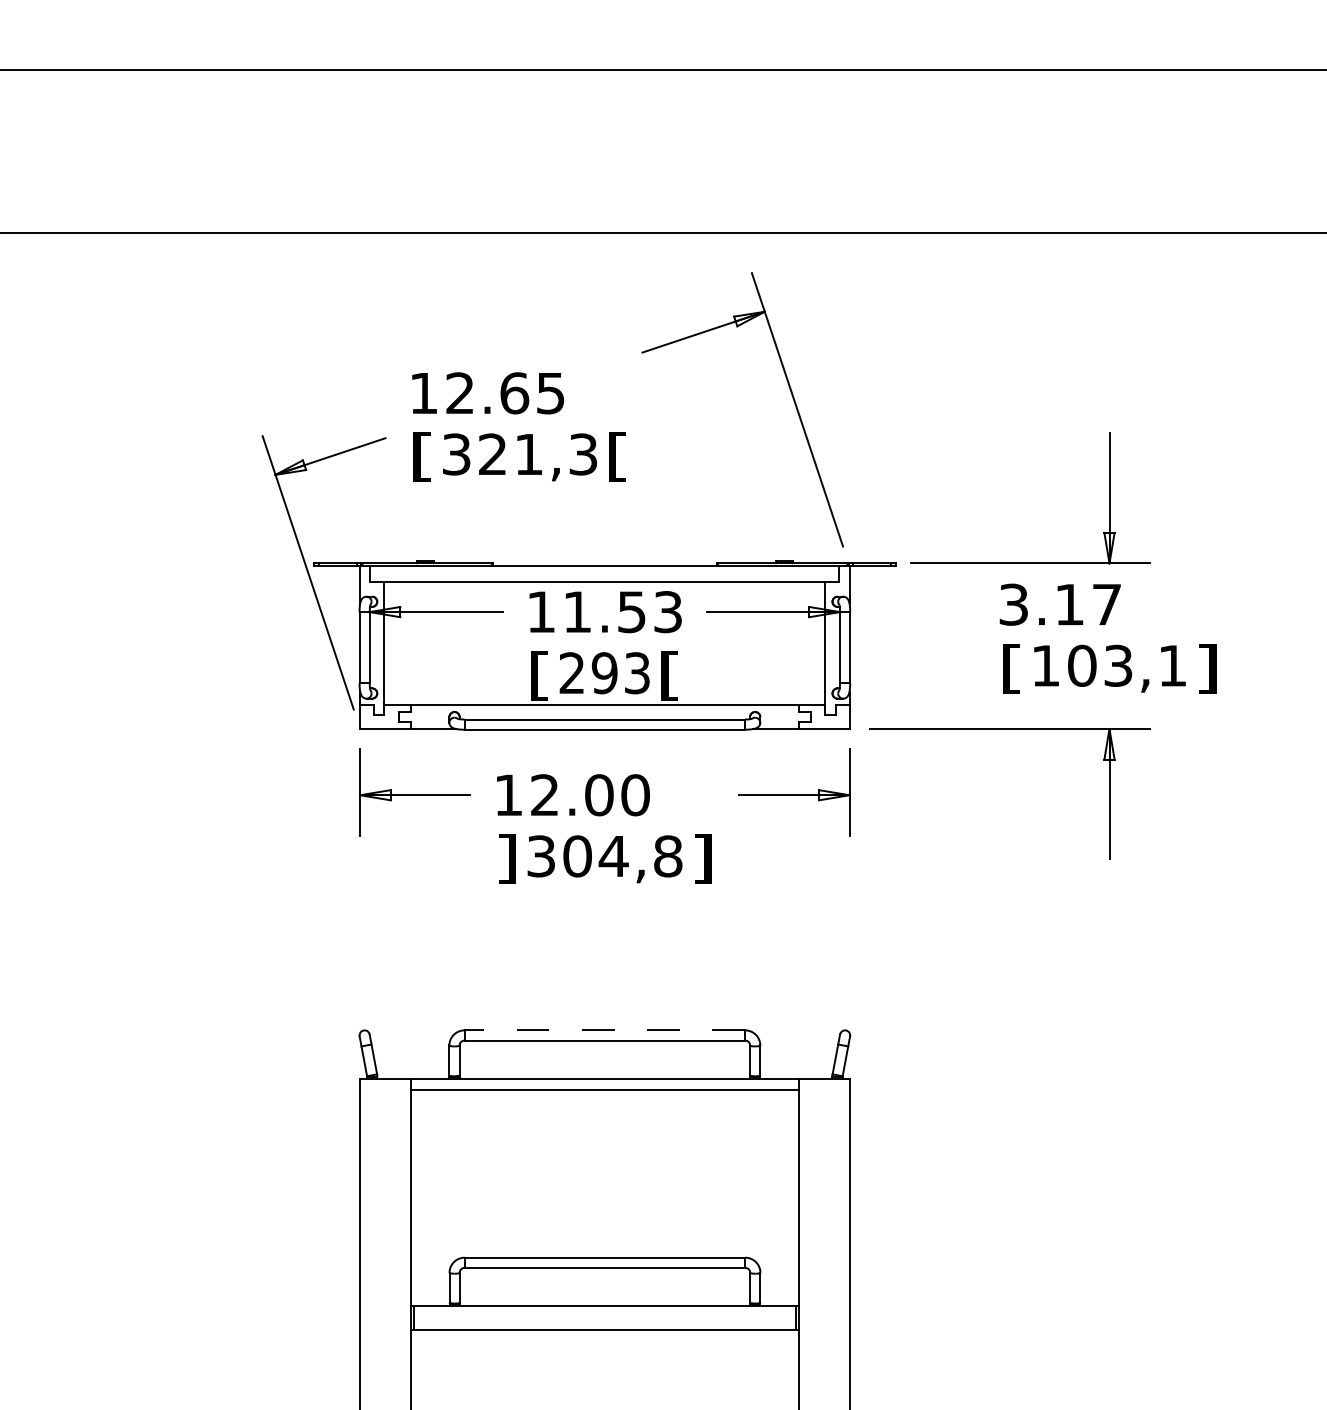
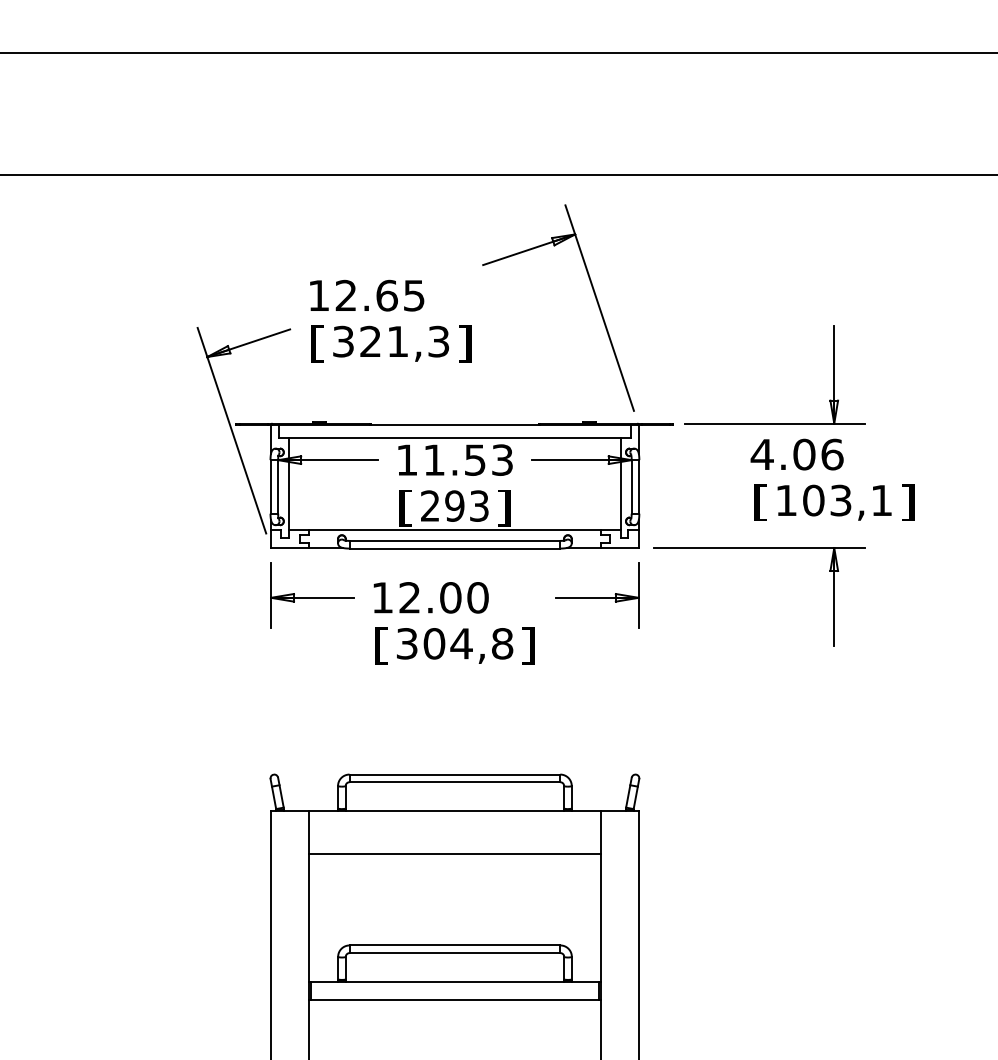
text: (617, 456) -> (464, 343), [ -> ]
text: (1060, 604) -> (797, 454), 3.17 -> 4.06
text: (669, 675) -> (503, 507), [ -> ]
text: (506, 858) -> (380, 645), ] -> [
line: (604, 1030) -> (454, 774), dashed -> solid
line: (604, 1089) -> (454, 854), moved

